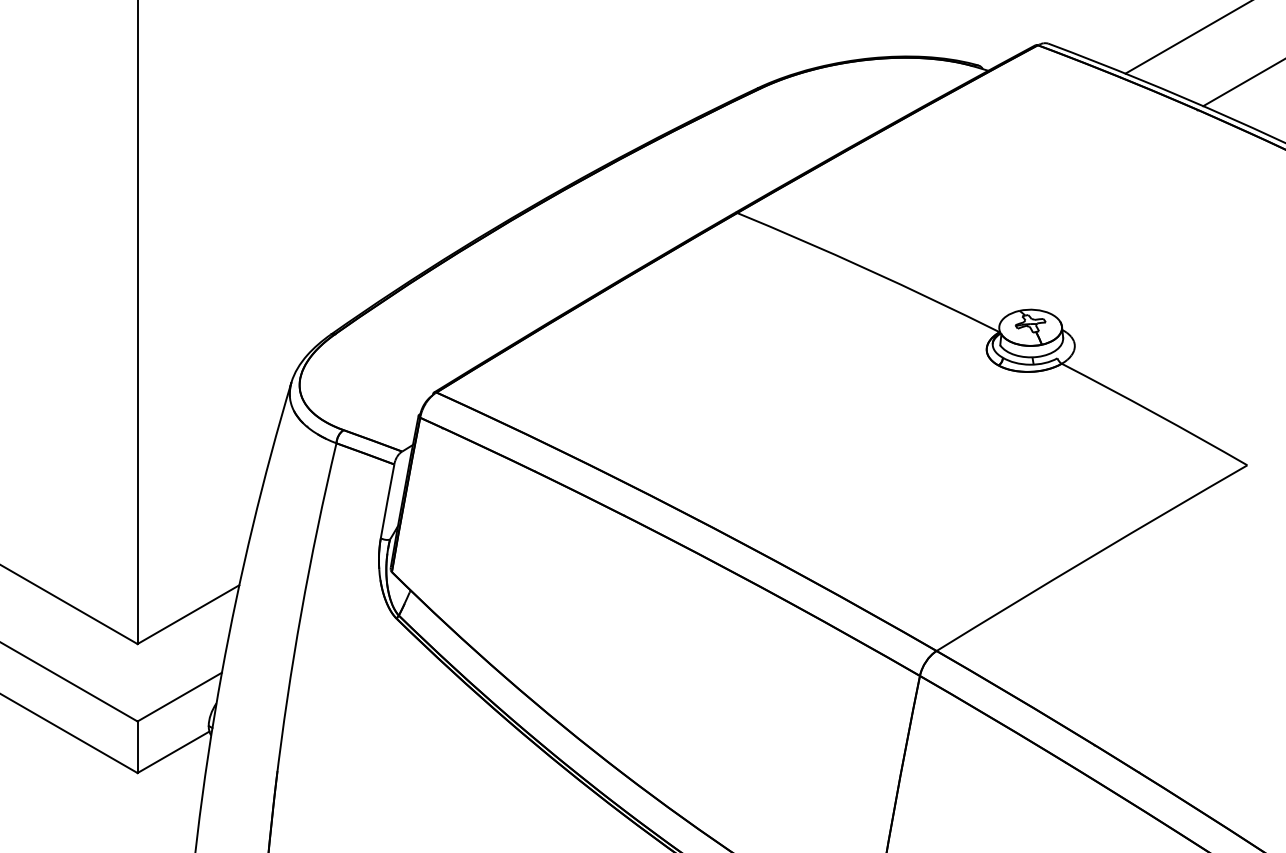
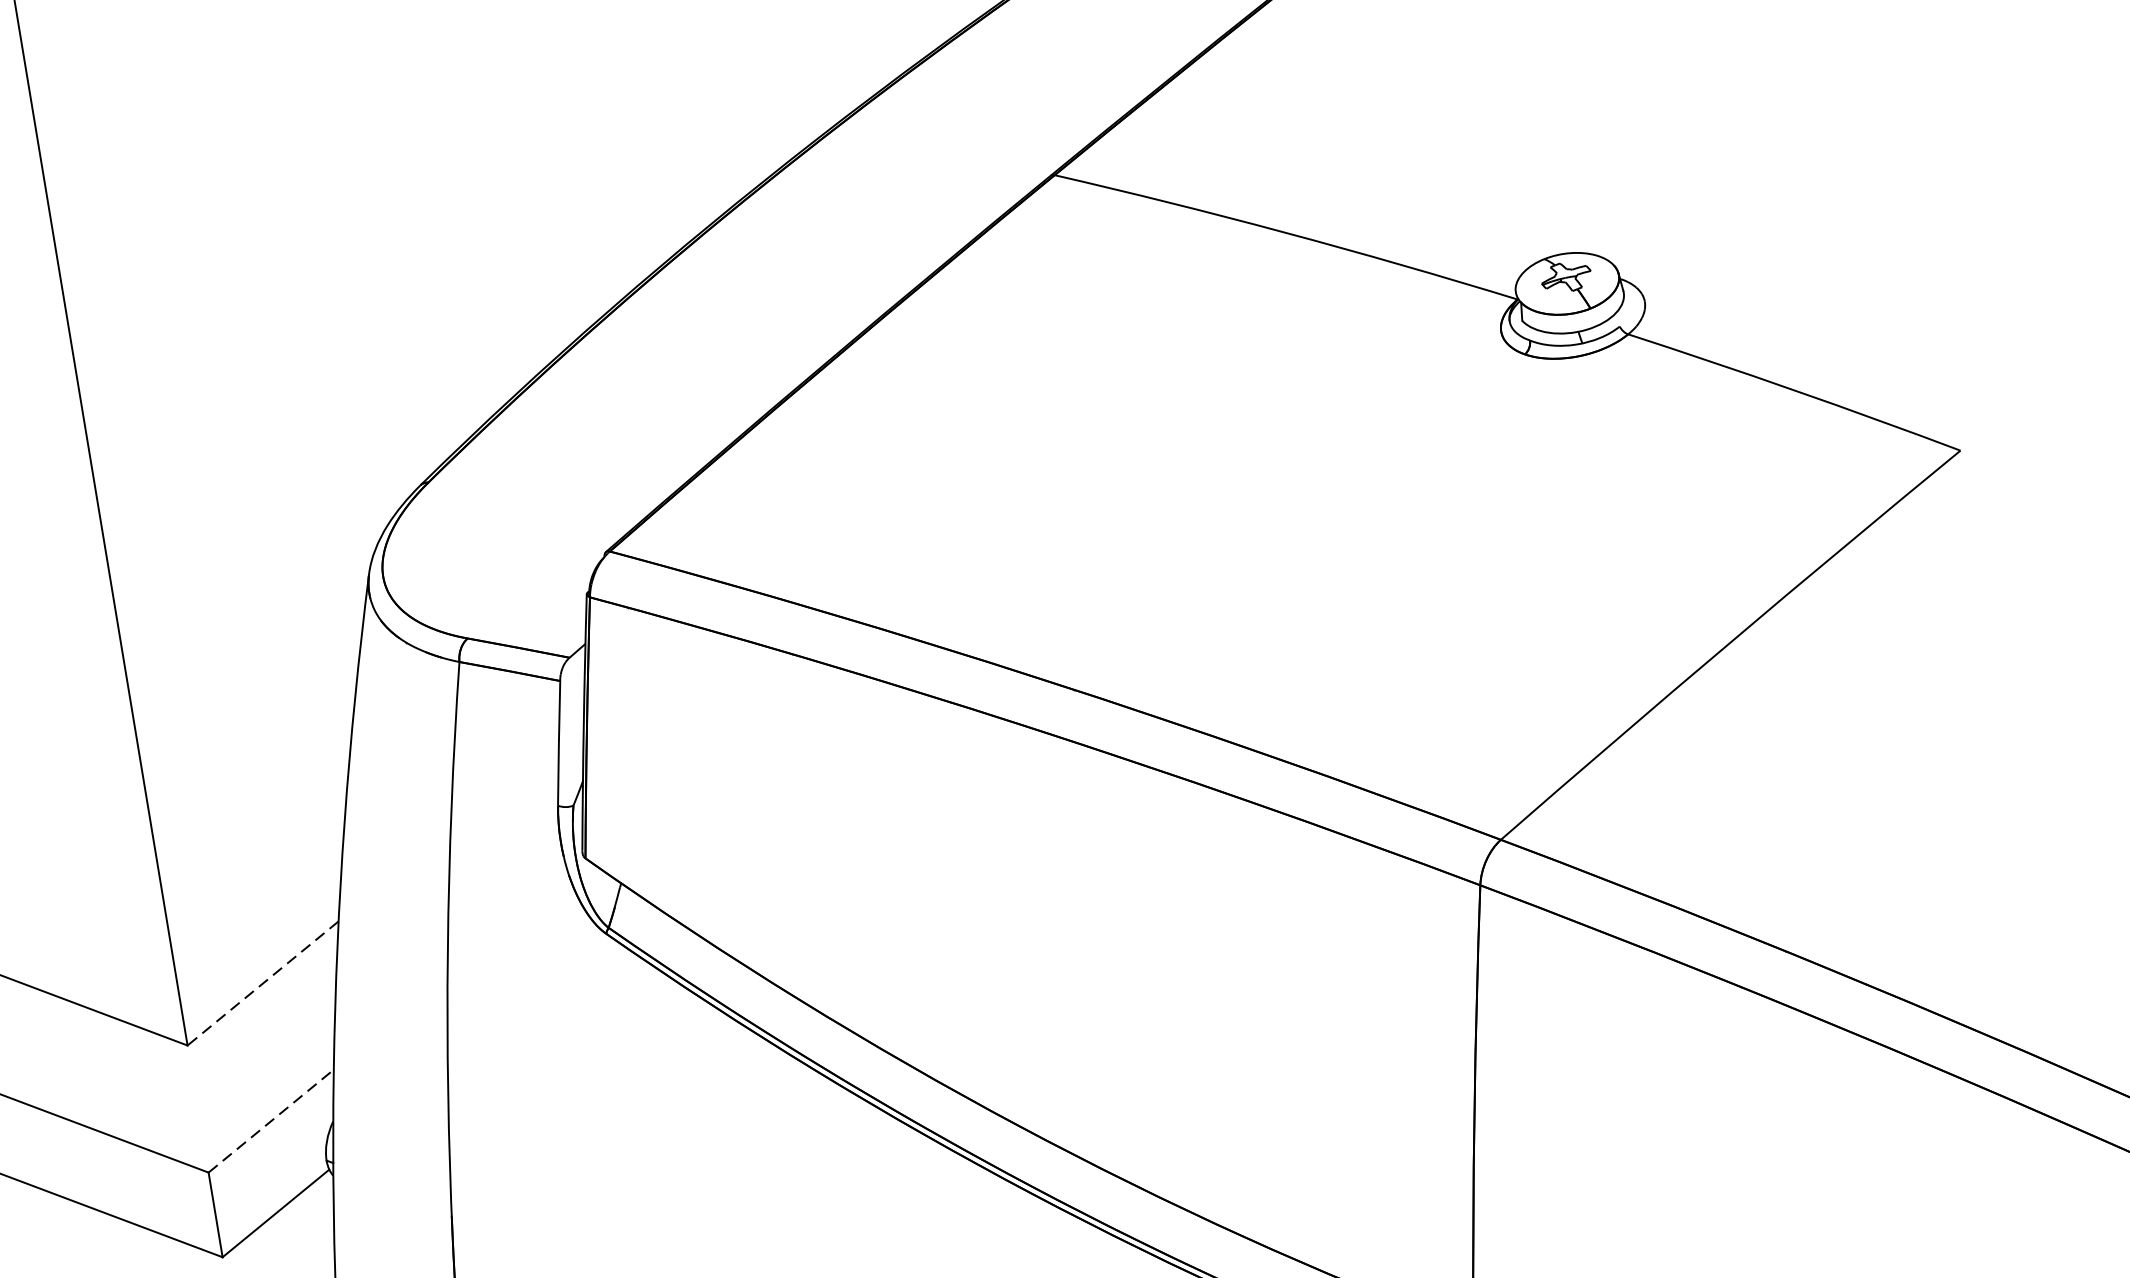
line: (188, 614) -> (263, 983), solid -> dashed
line: (179, 697) -> (270, 1121), solid -> dashed

